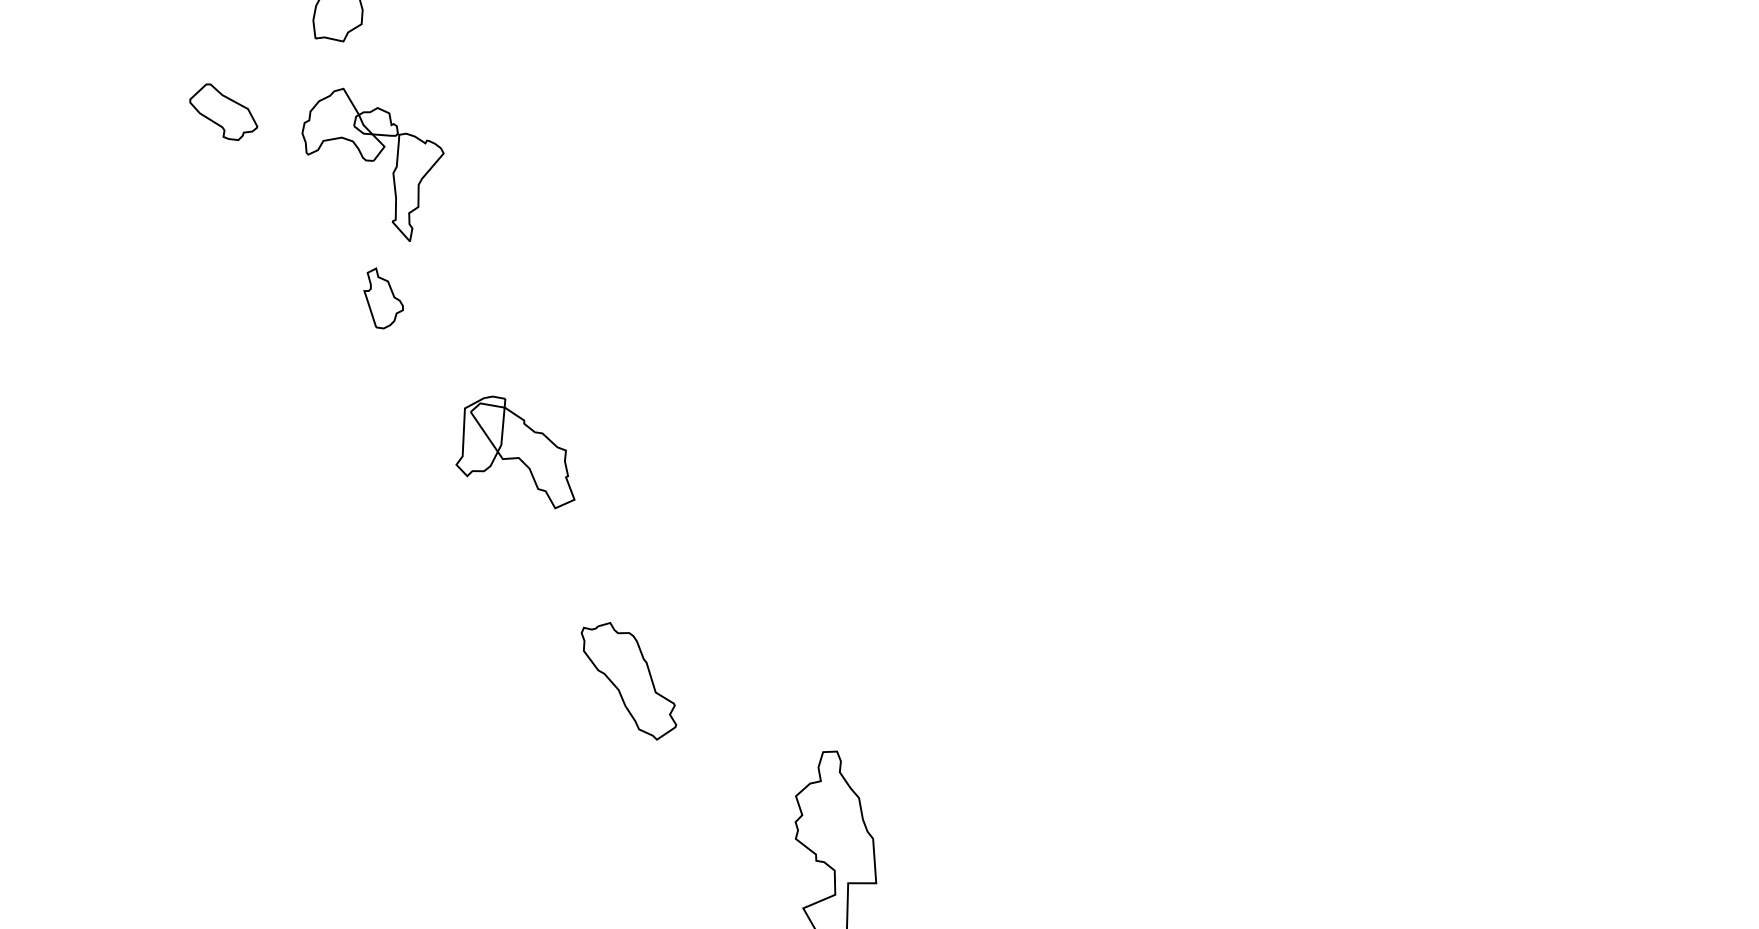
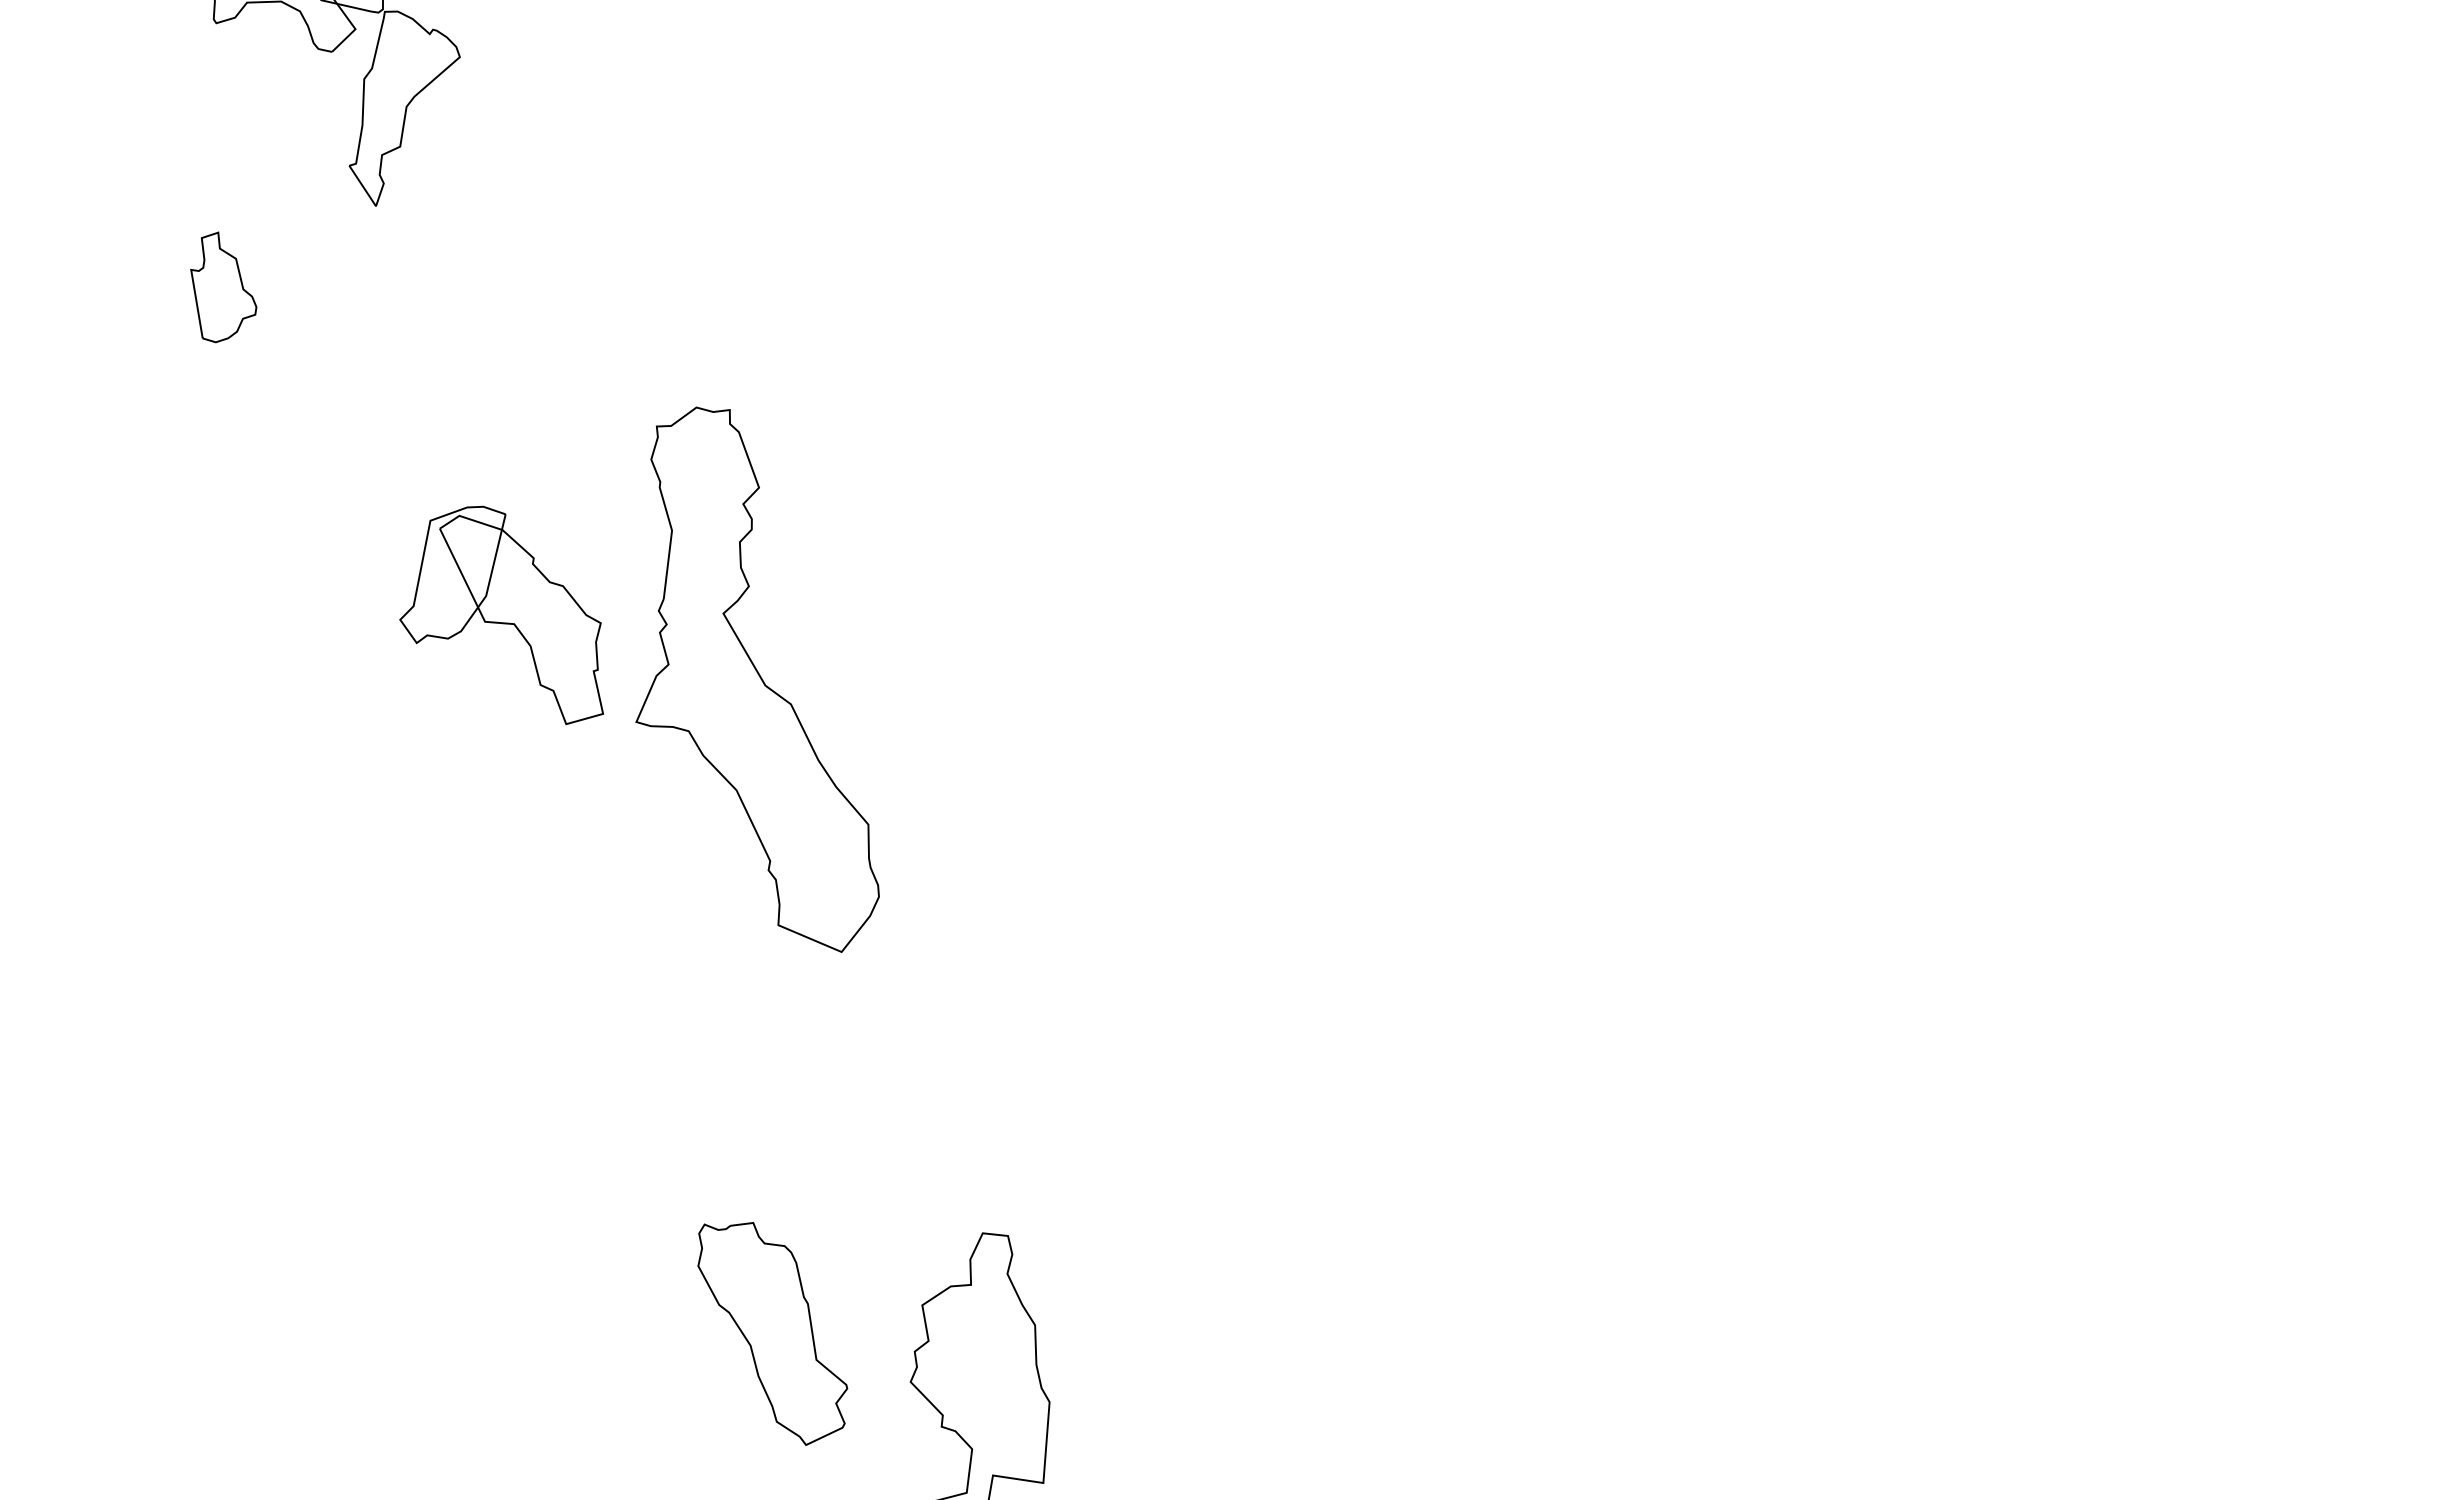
part: (383, 298) -> (223, 288), moved
part: (659, 467) -> (764, 678), added
part: (628, 681) -> (770, 1332), moved

